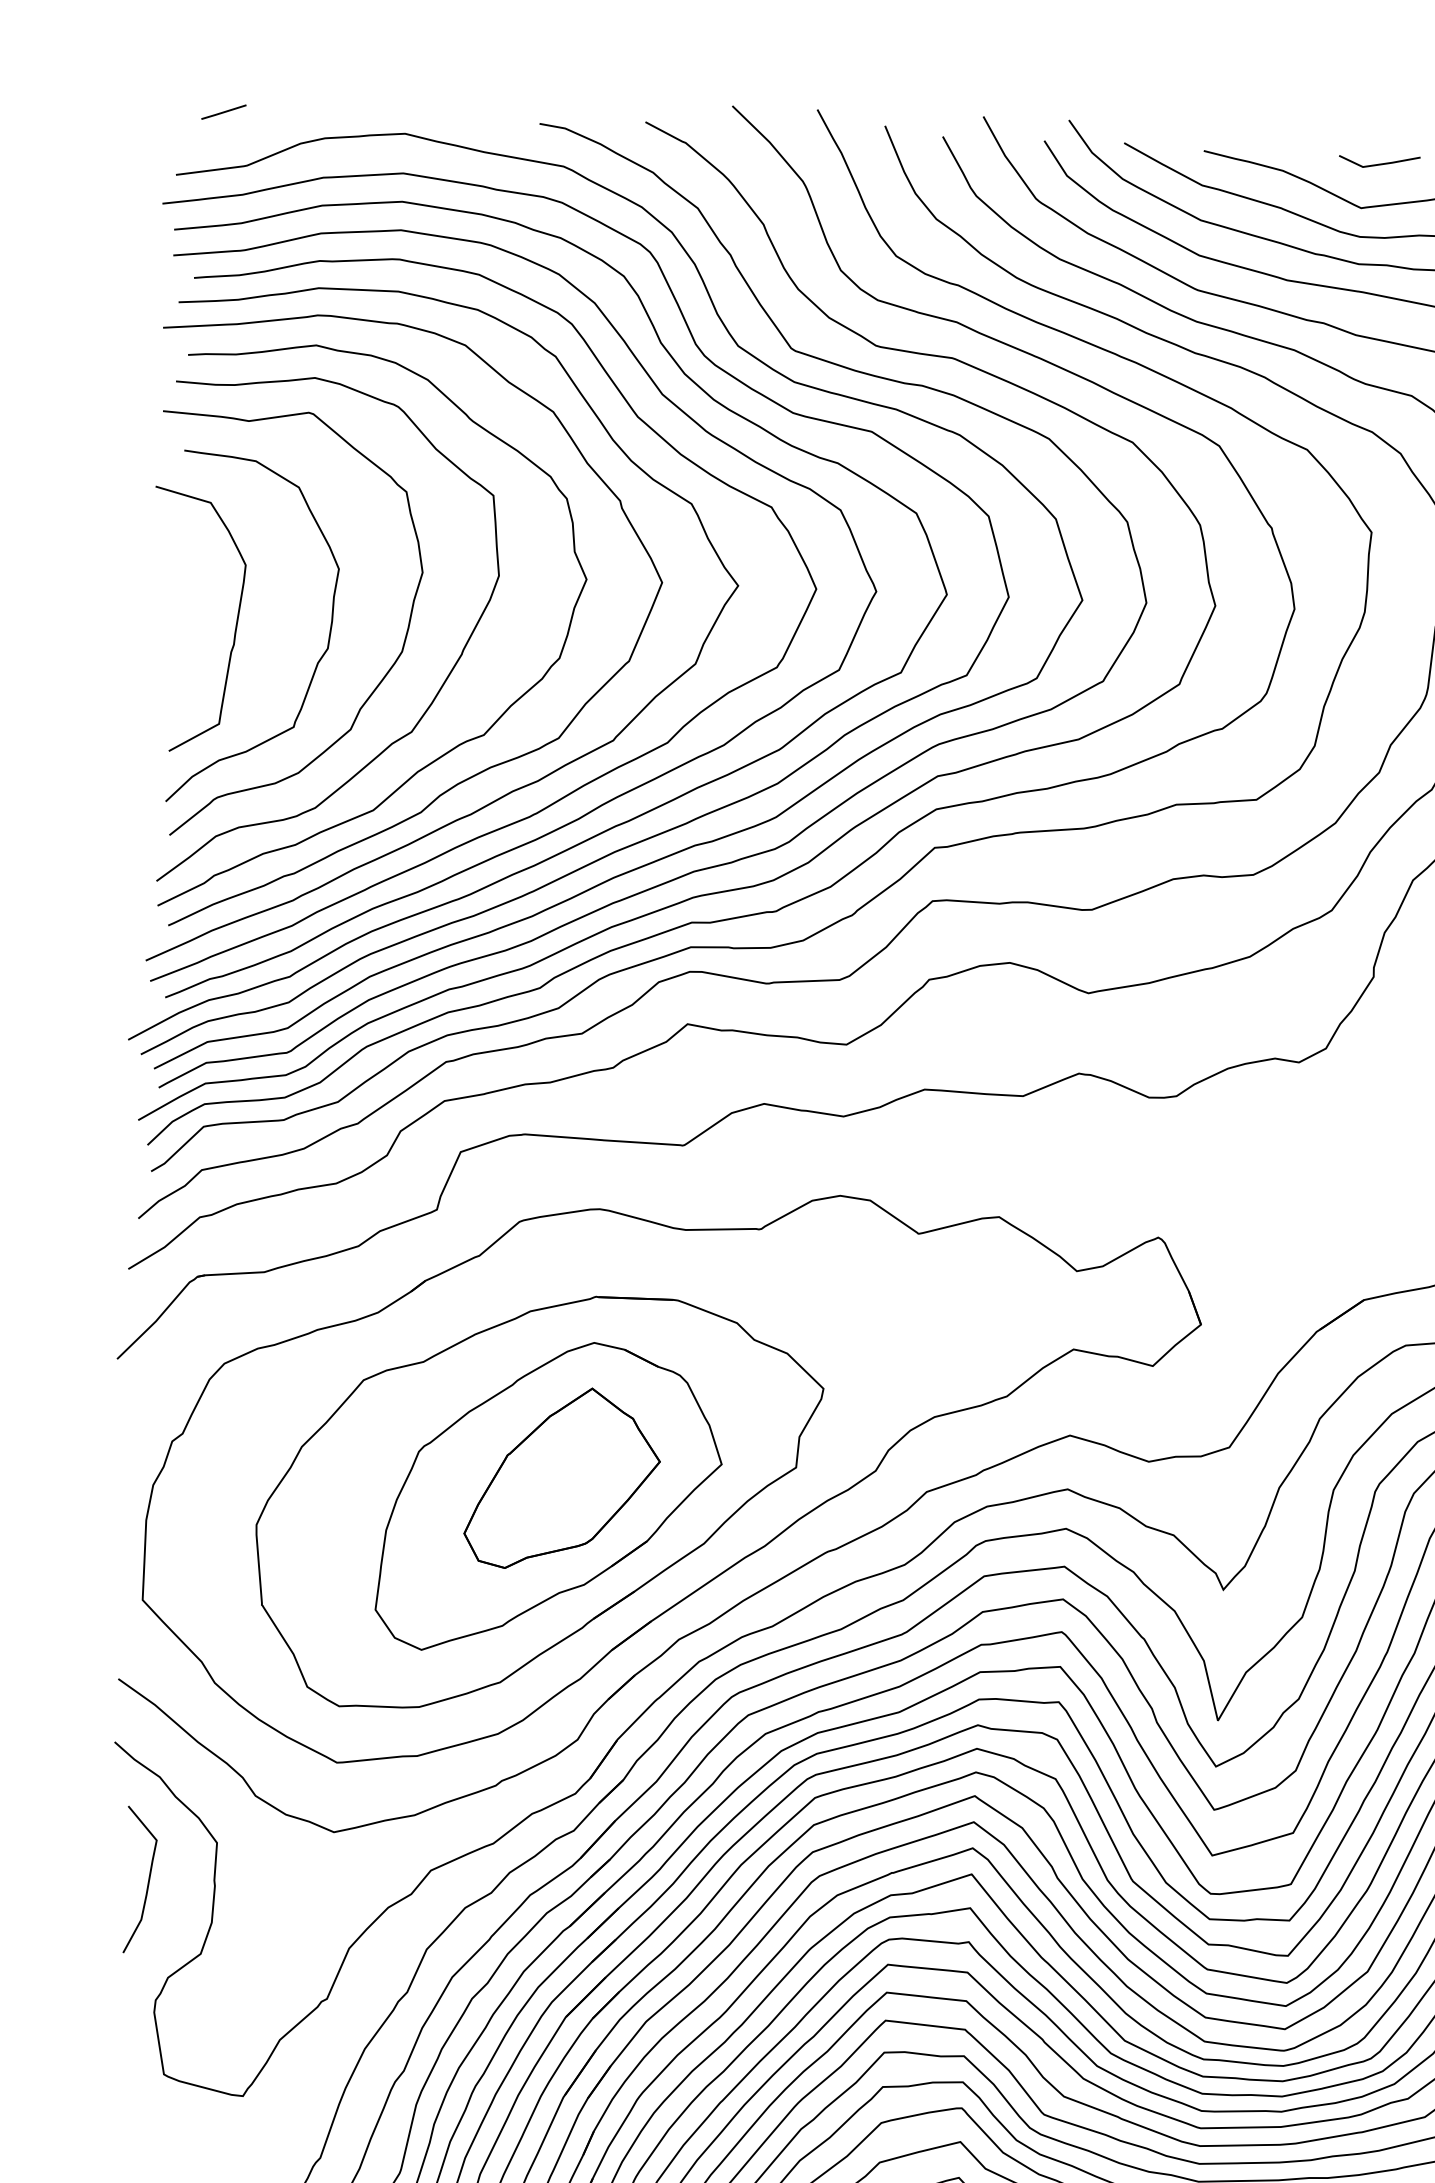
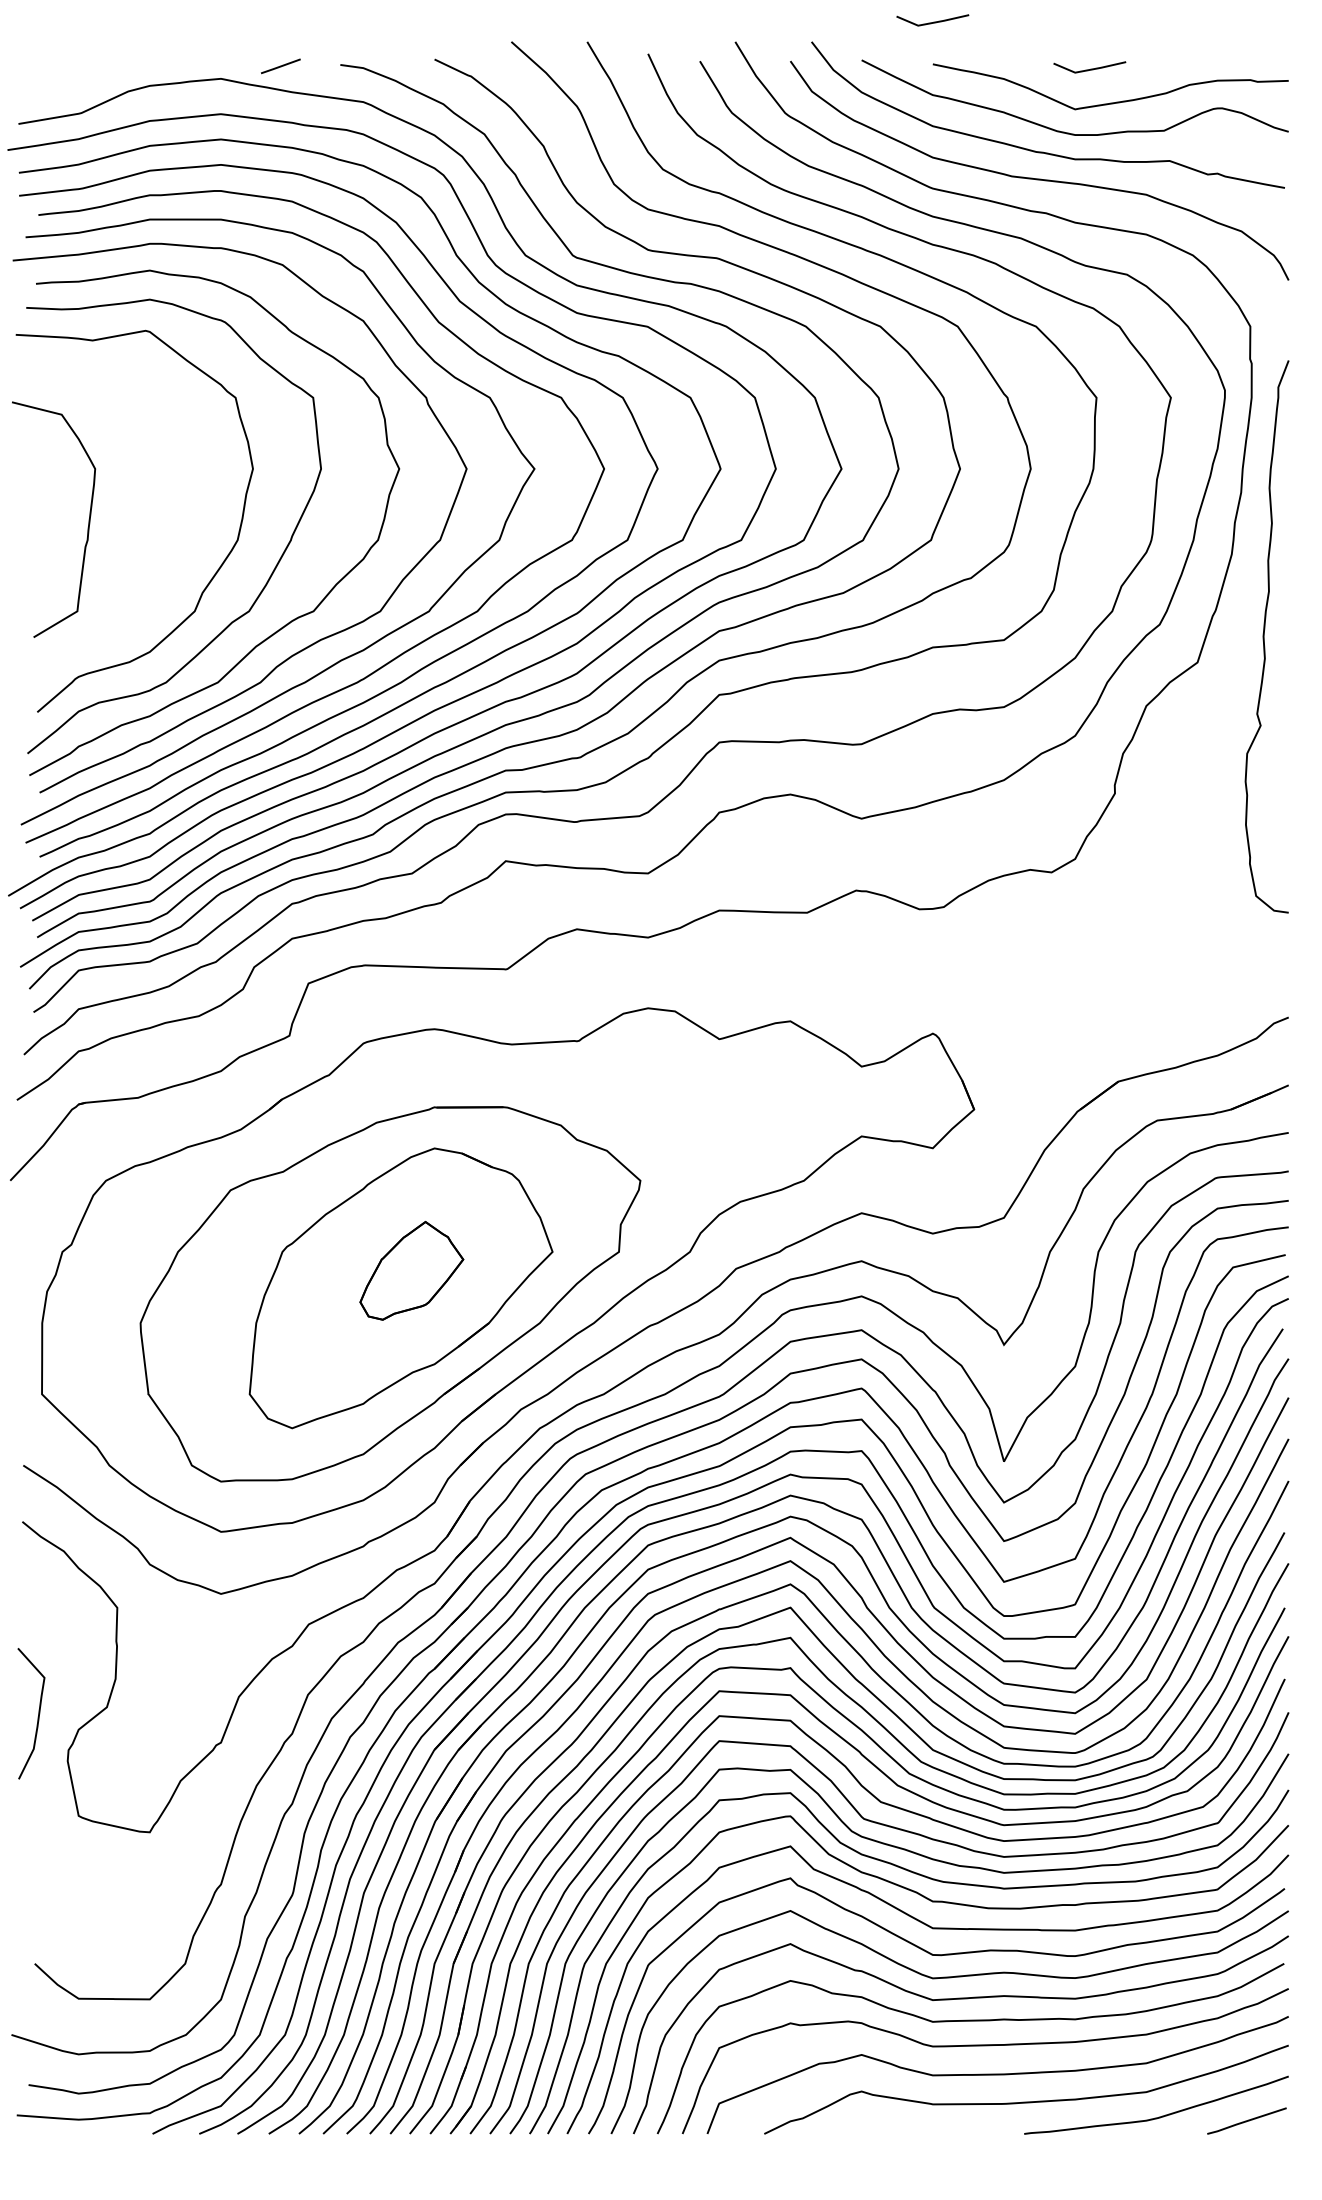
line: (1206, 102) -> (933, 21), added
line: (223, 112) -> (280, 66), moved
curve: (316, 664) -> (161, 554), removed
part: (562, 1478) -> (411, 1270), size x0.6
curve: (148, 1880) -> (38, 1713), moved

